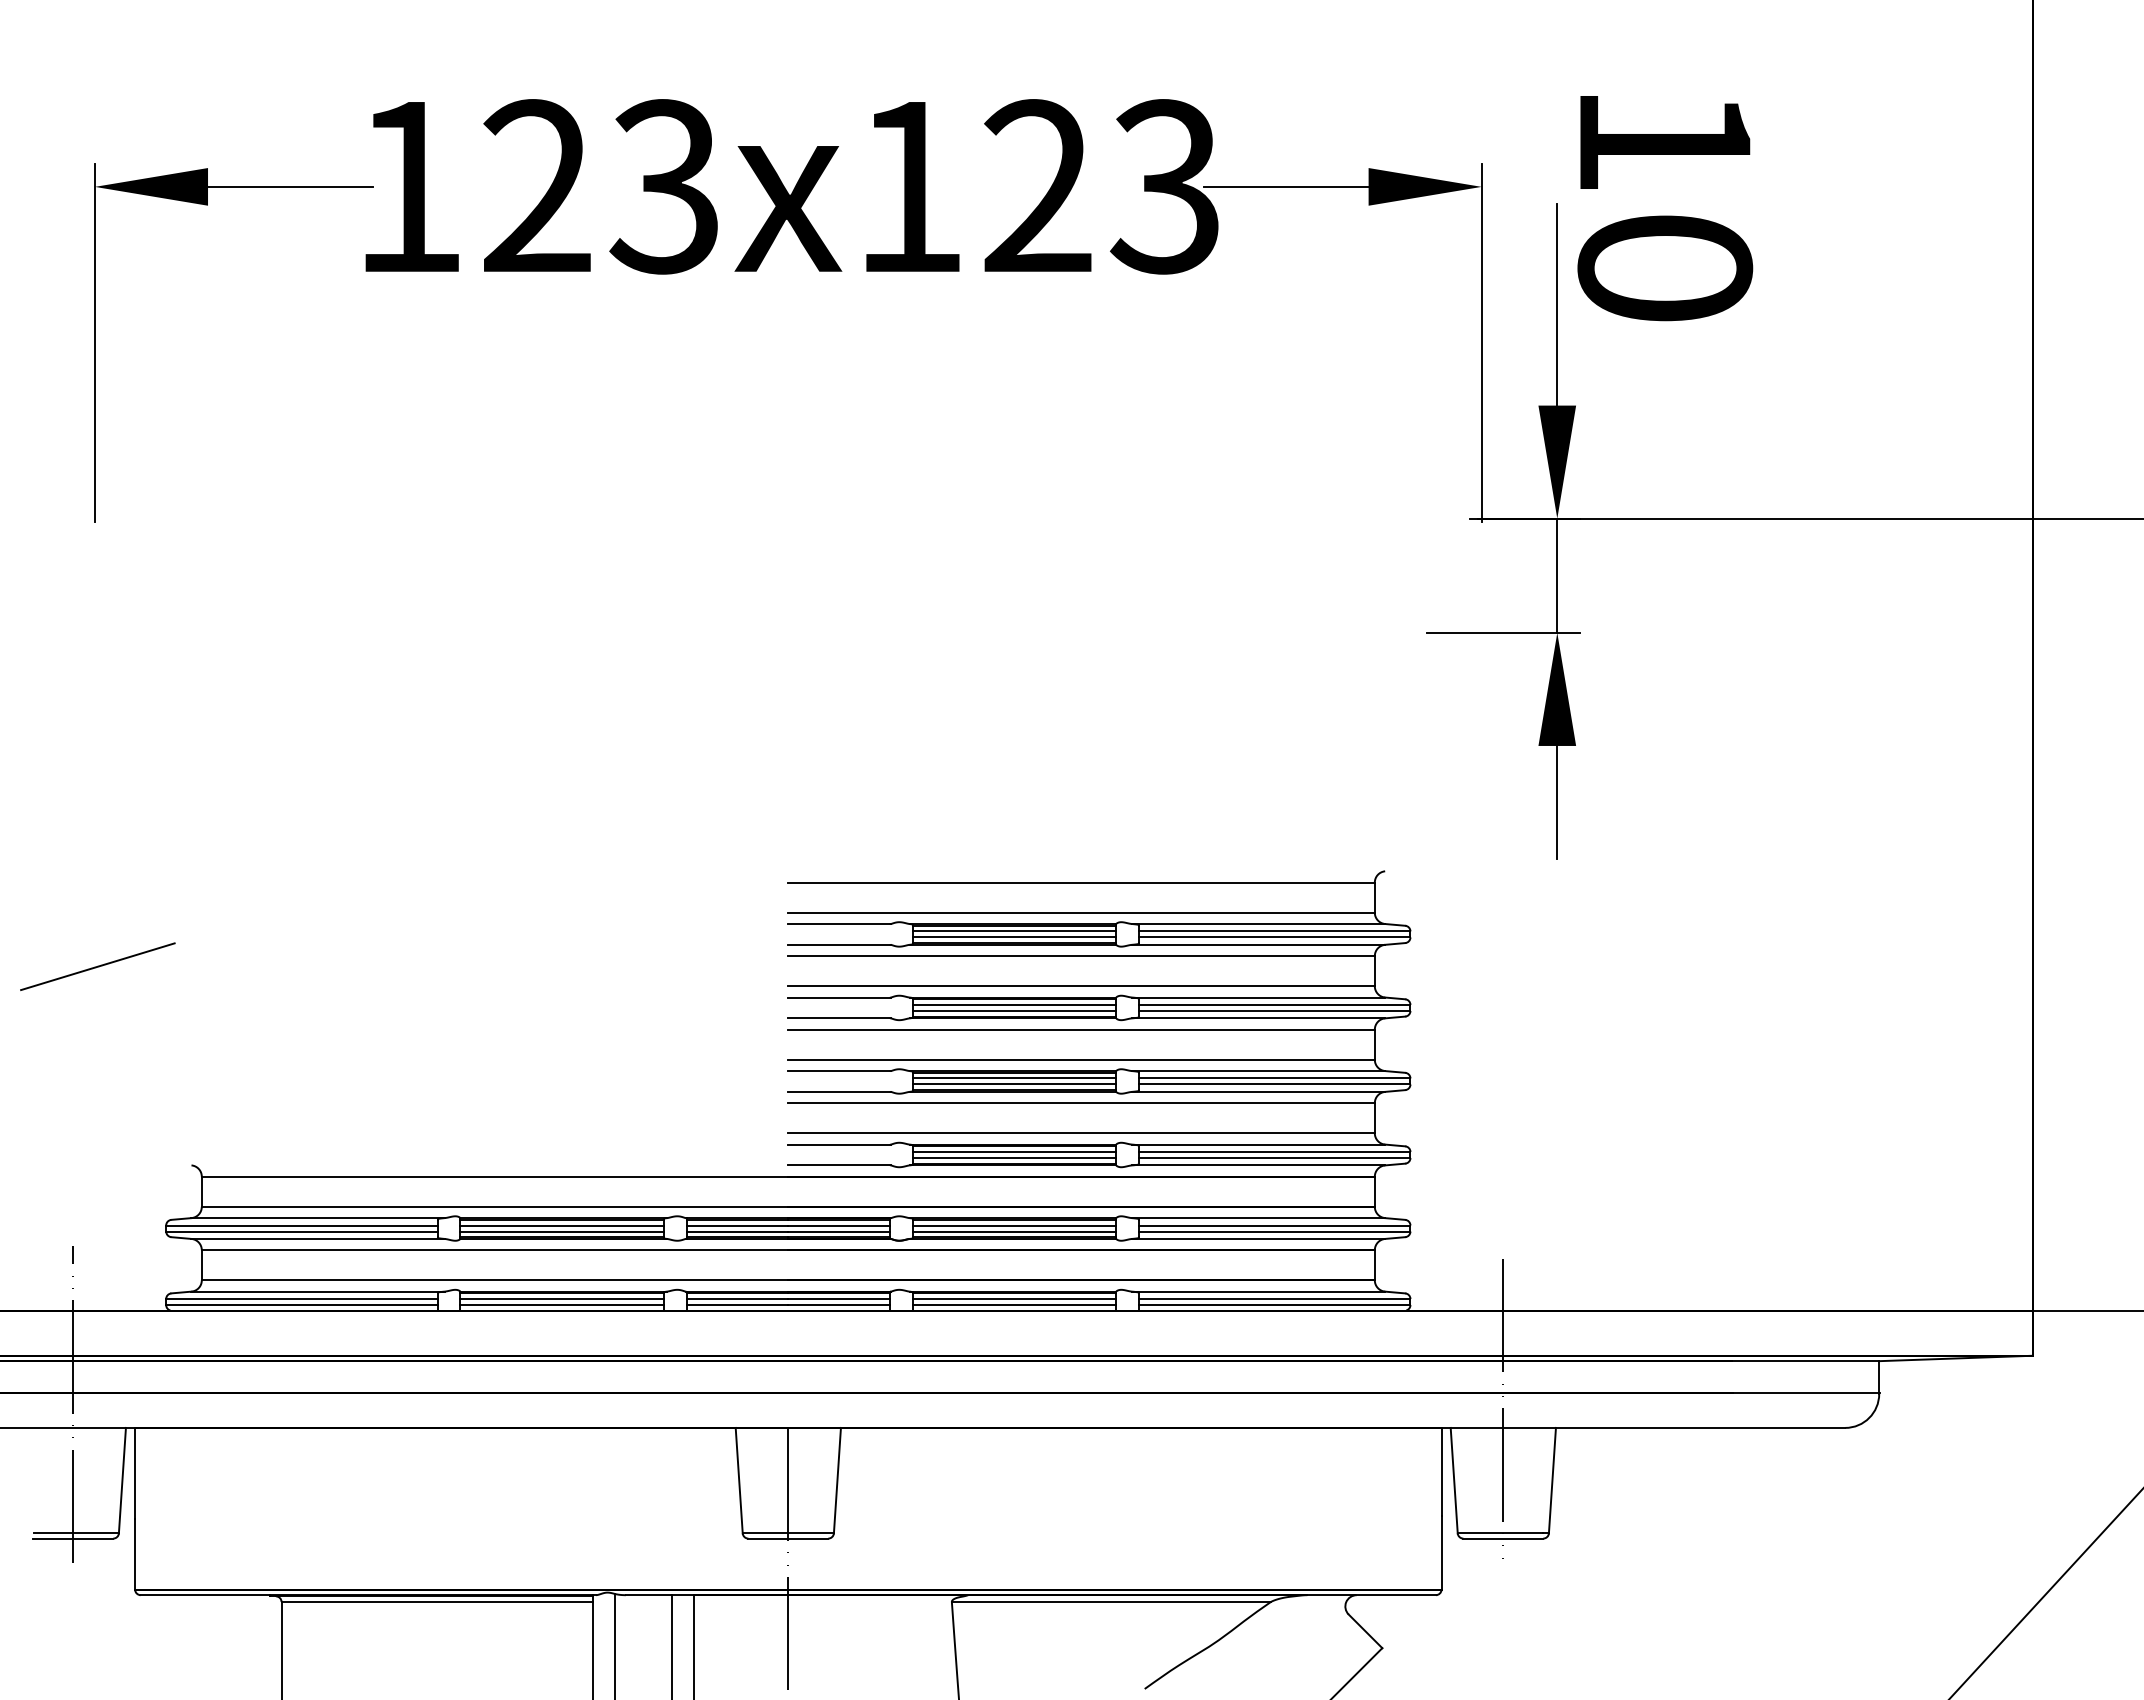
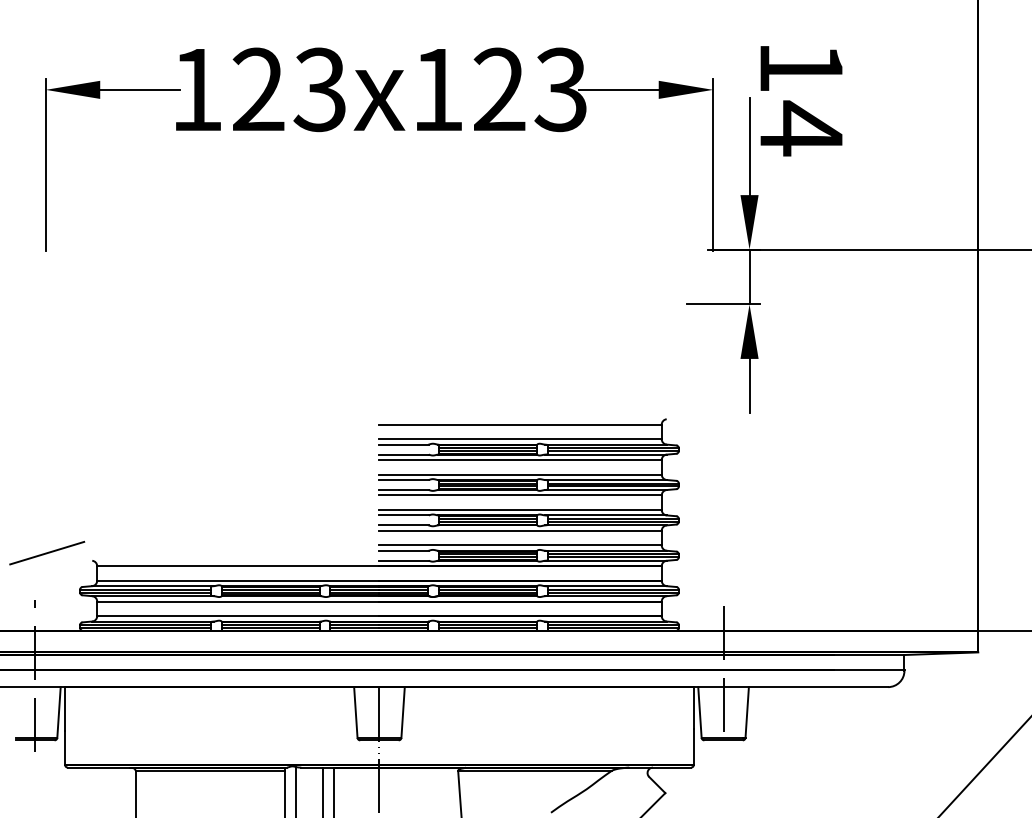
text: (1665, 267) -> (801, 128), 10 -> 14
line: (98, 965) -> (47, 552), moved

